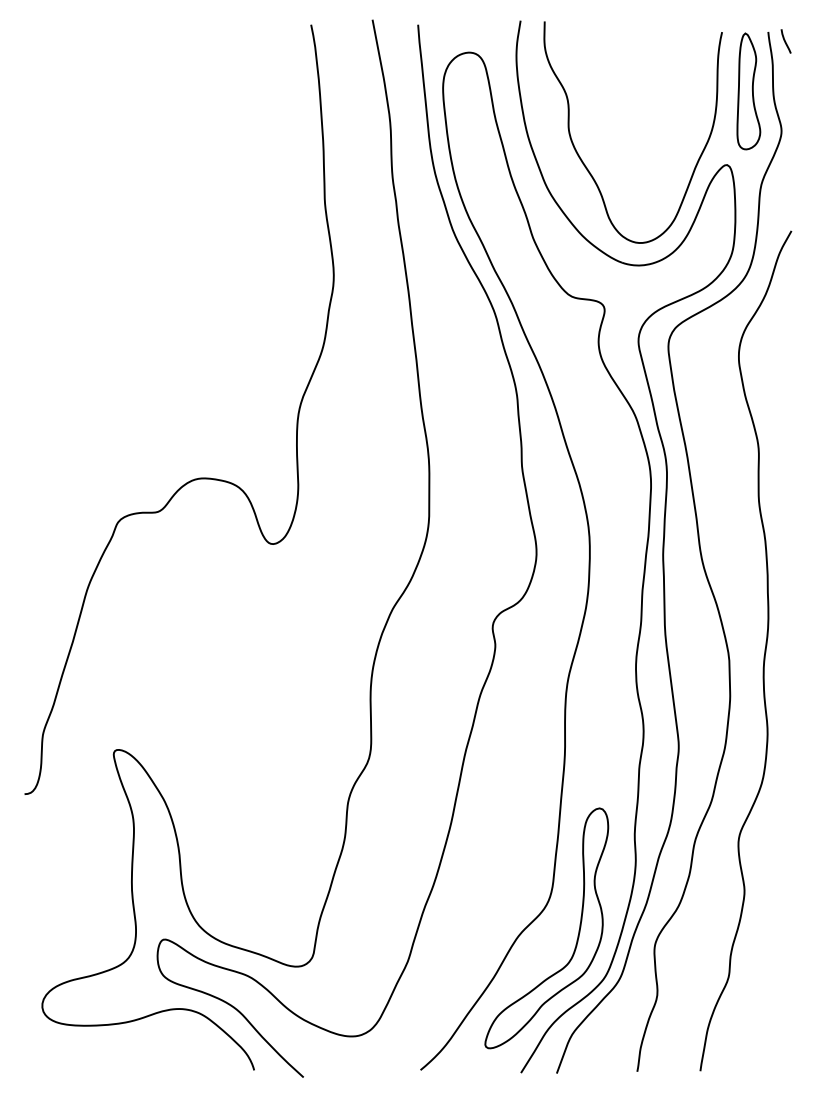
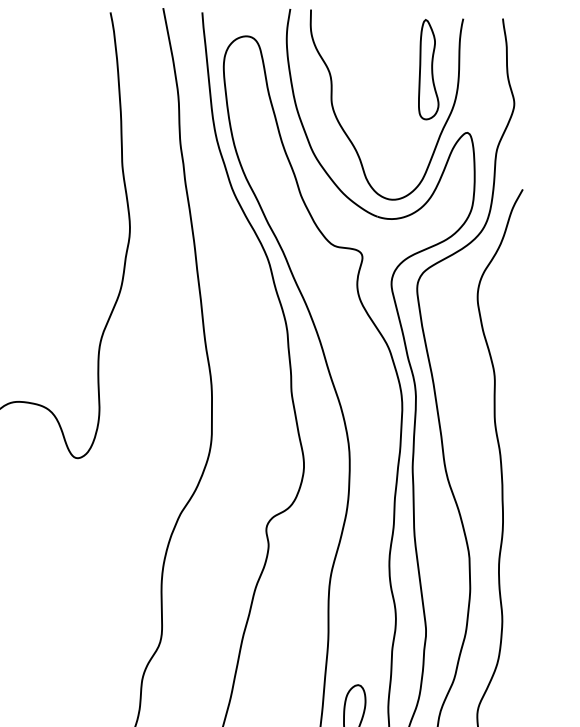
curve: (785, 41) -> (517, 26), removed
part: (748, 91) -> (428, 69), moved

